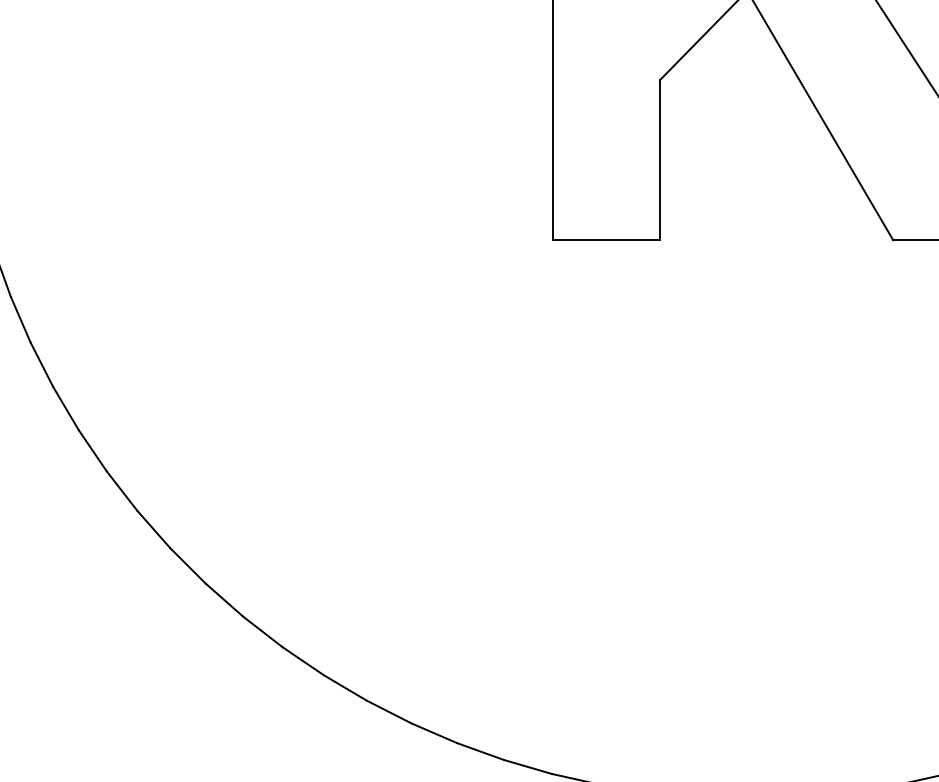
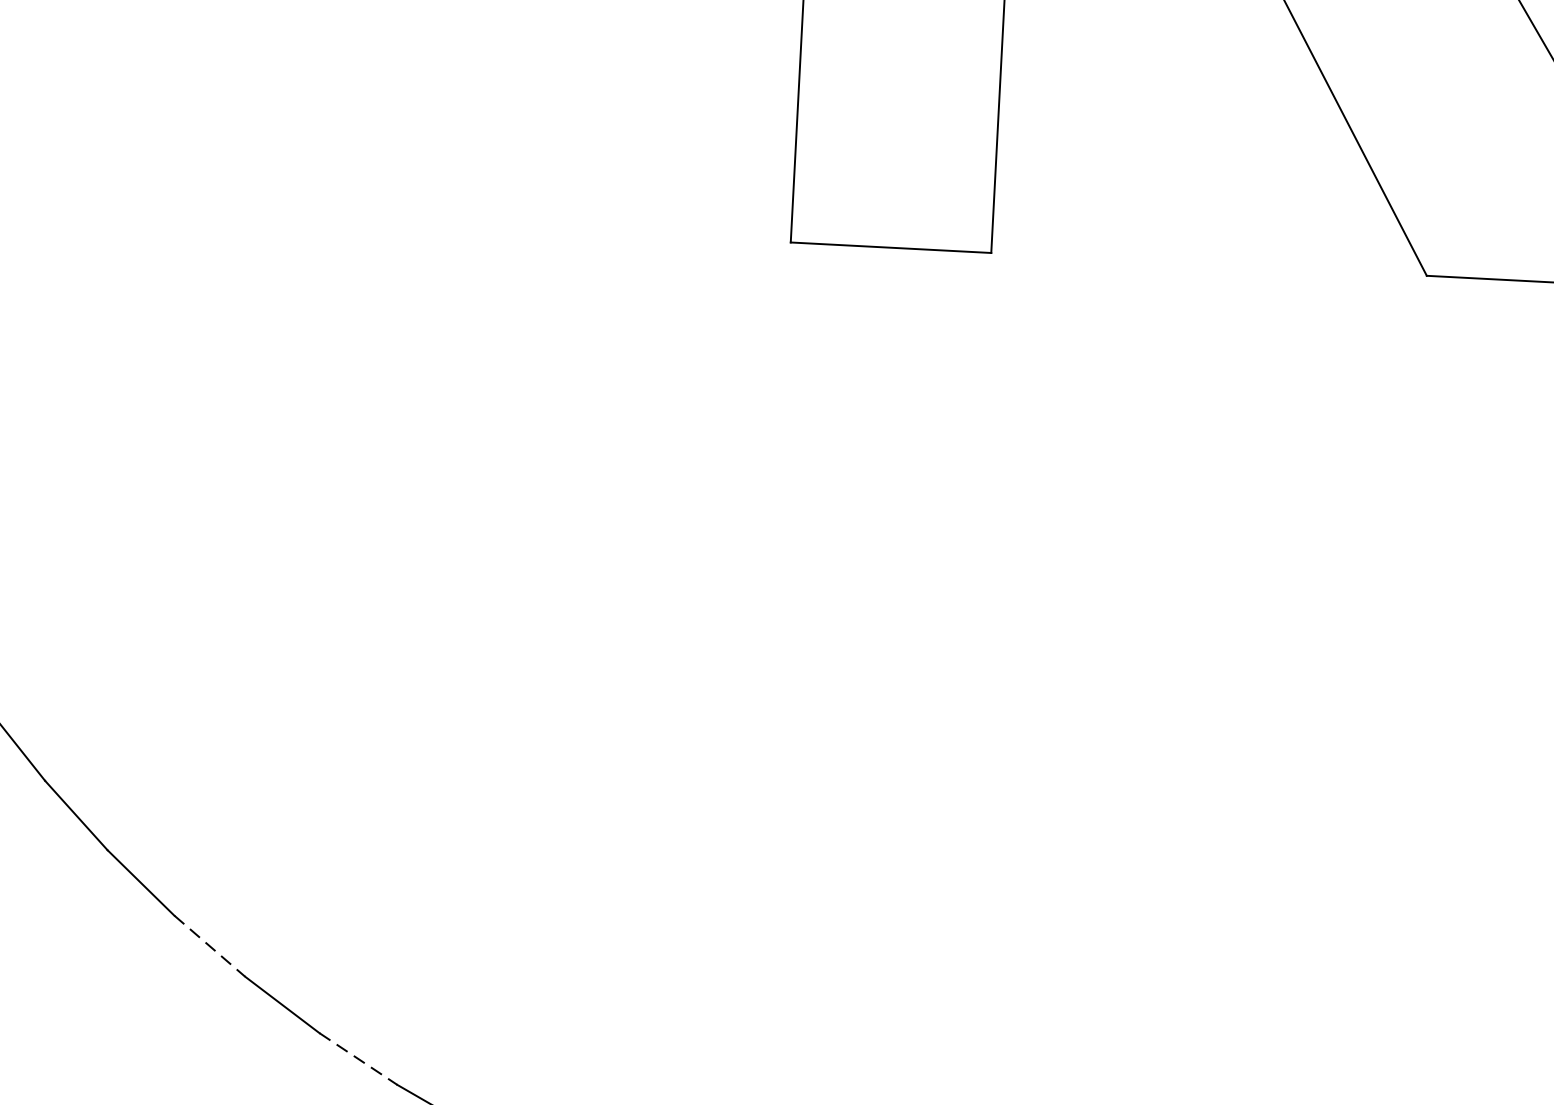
line: (262, 631) -> (209, 945), solid -> dashed
line: (345, 687) -> (358, 1058), solid -> dashed

